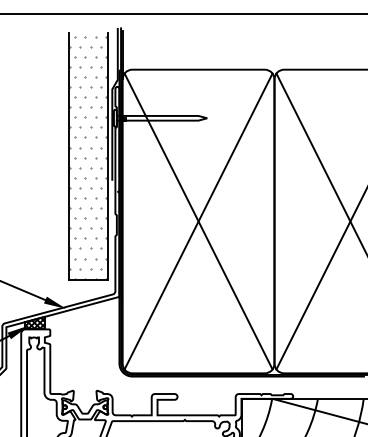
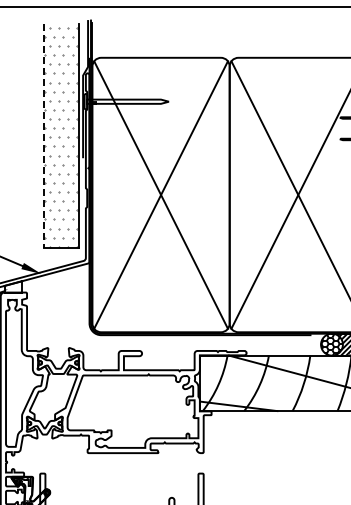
line: (69, 156) -> (44, 136), solid -> dashed
hatch: (35, 323) -> (13, 287), removed

